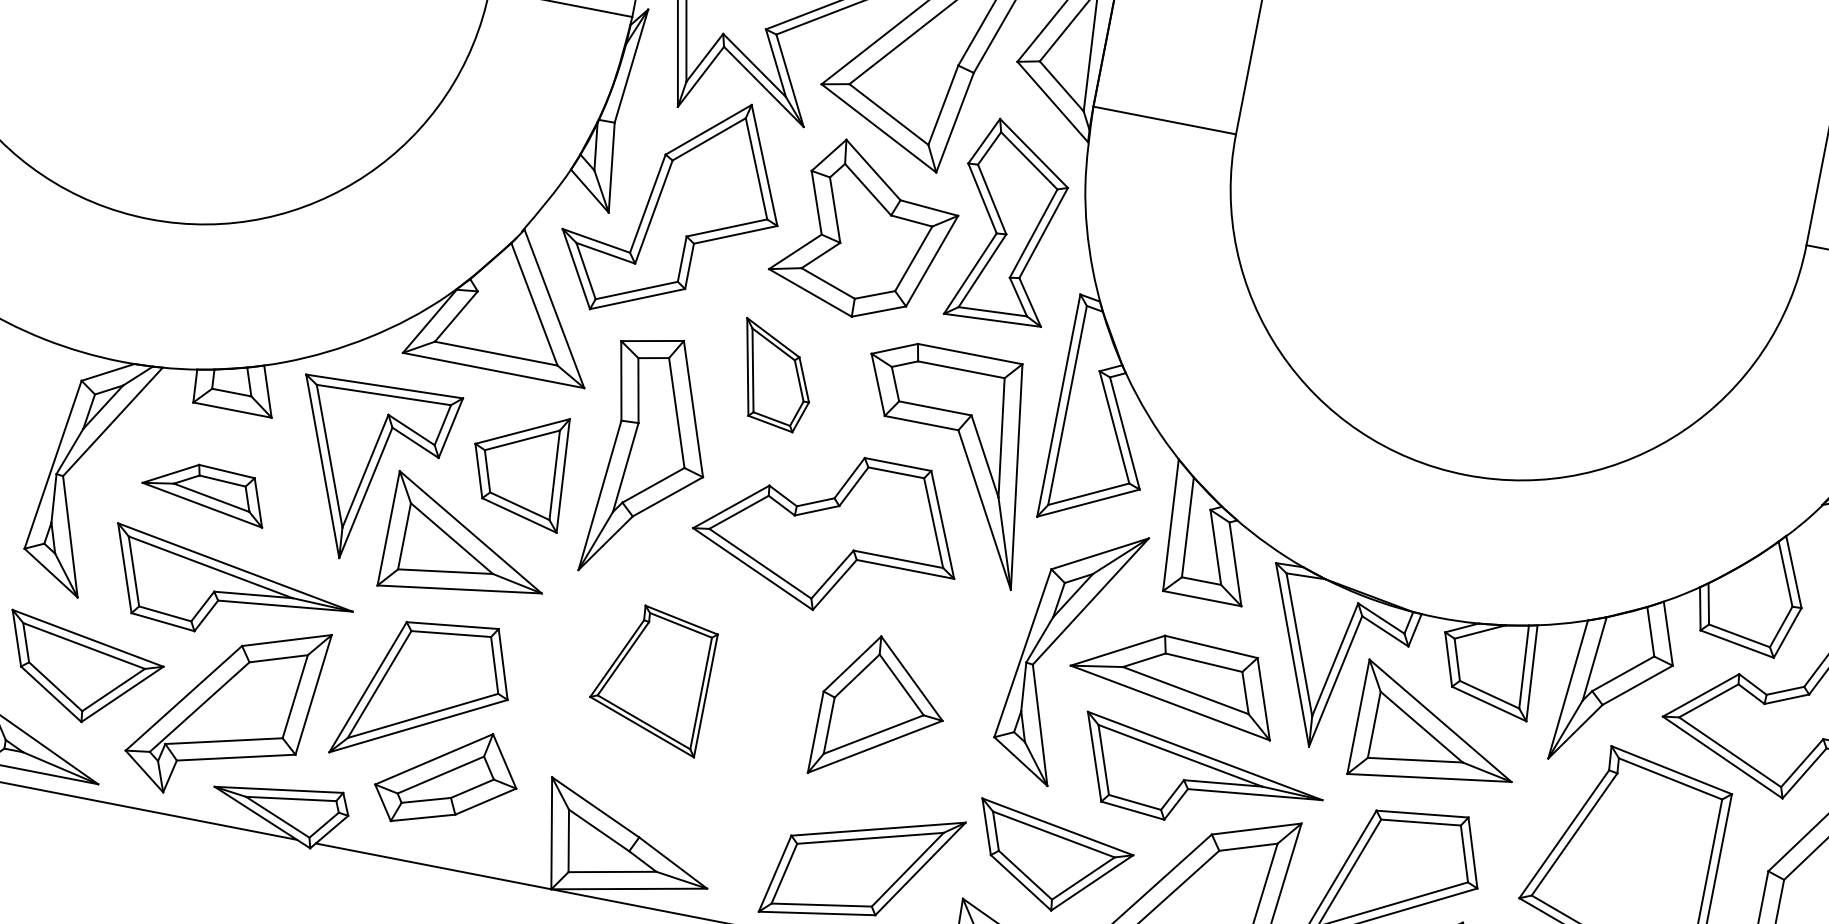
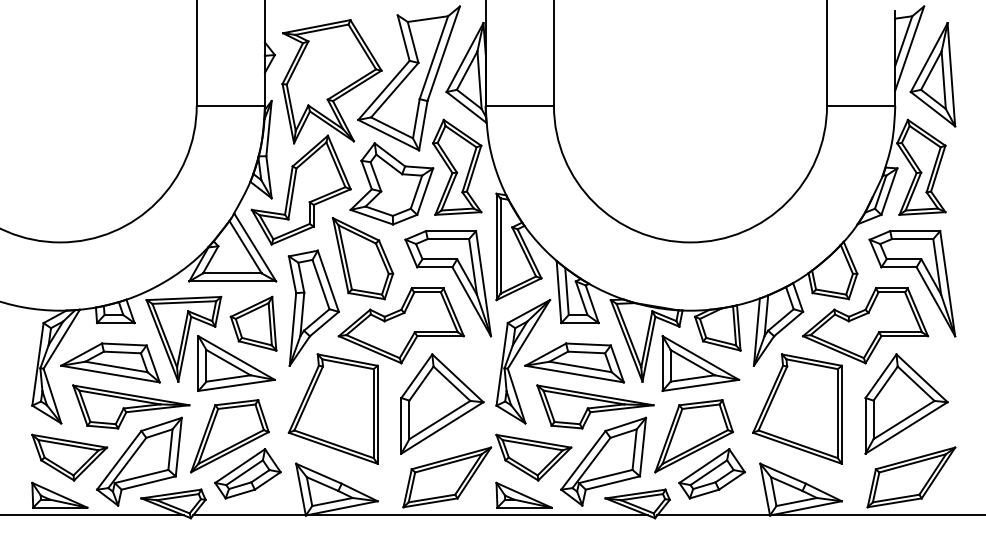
part: (774, 375) -> (362, 258), size x1.67
part: (205, 490) -> (110, 362), size x1.67
part: (650, 676) -> (332, 408), size x1.67
part: (882, 710) -> (442, 403), size x1.43

